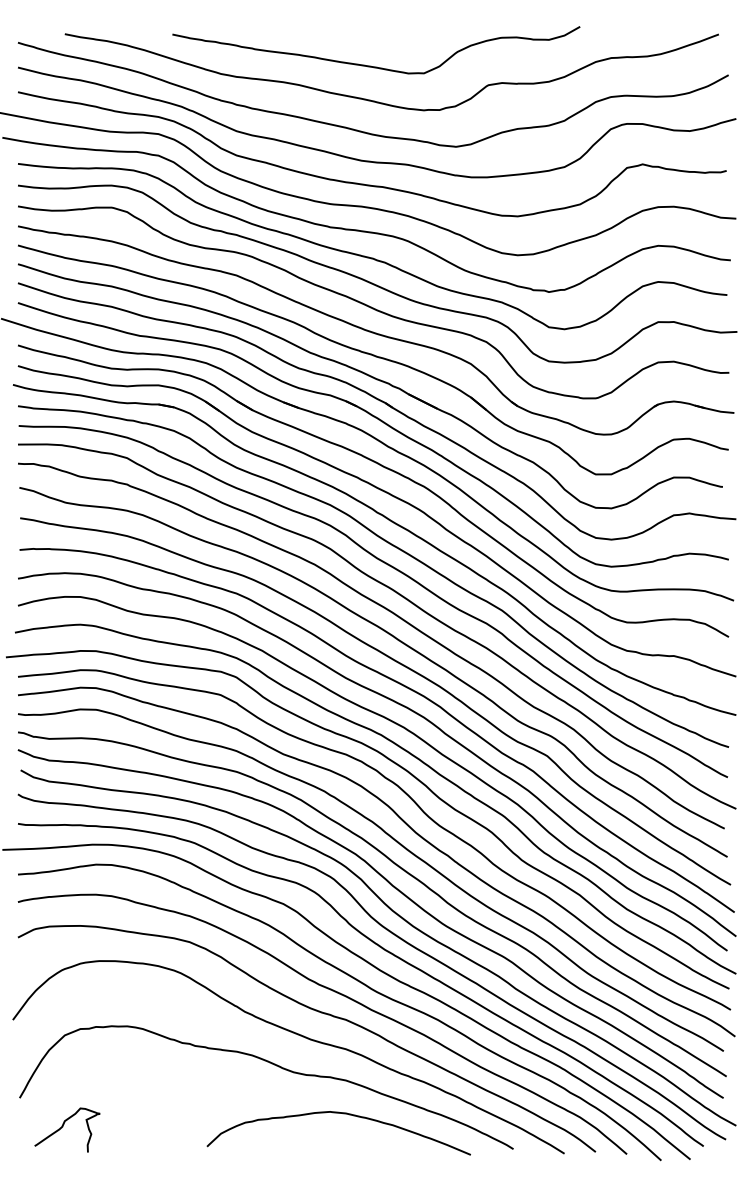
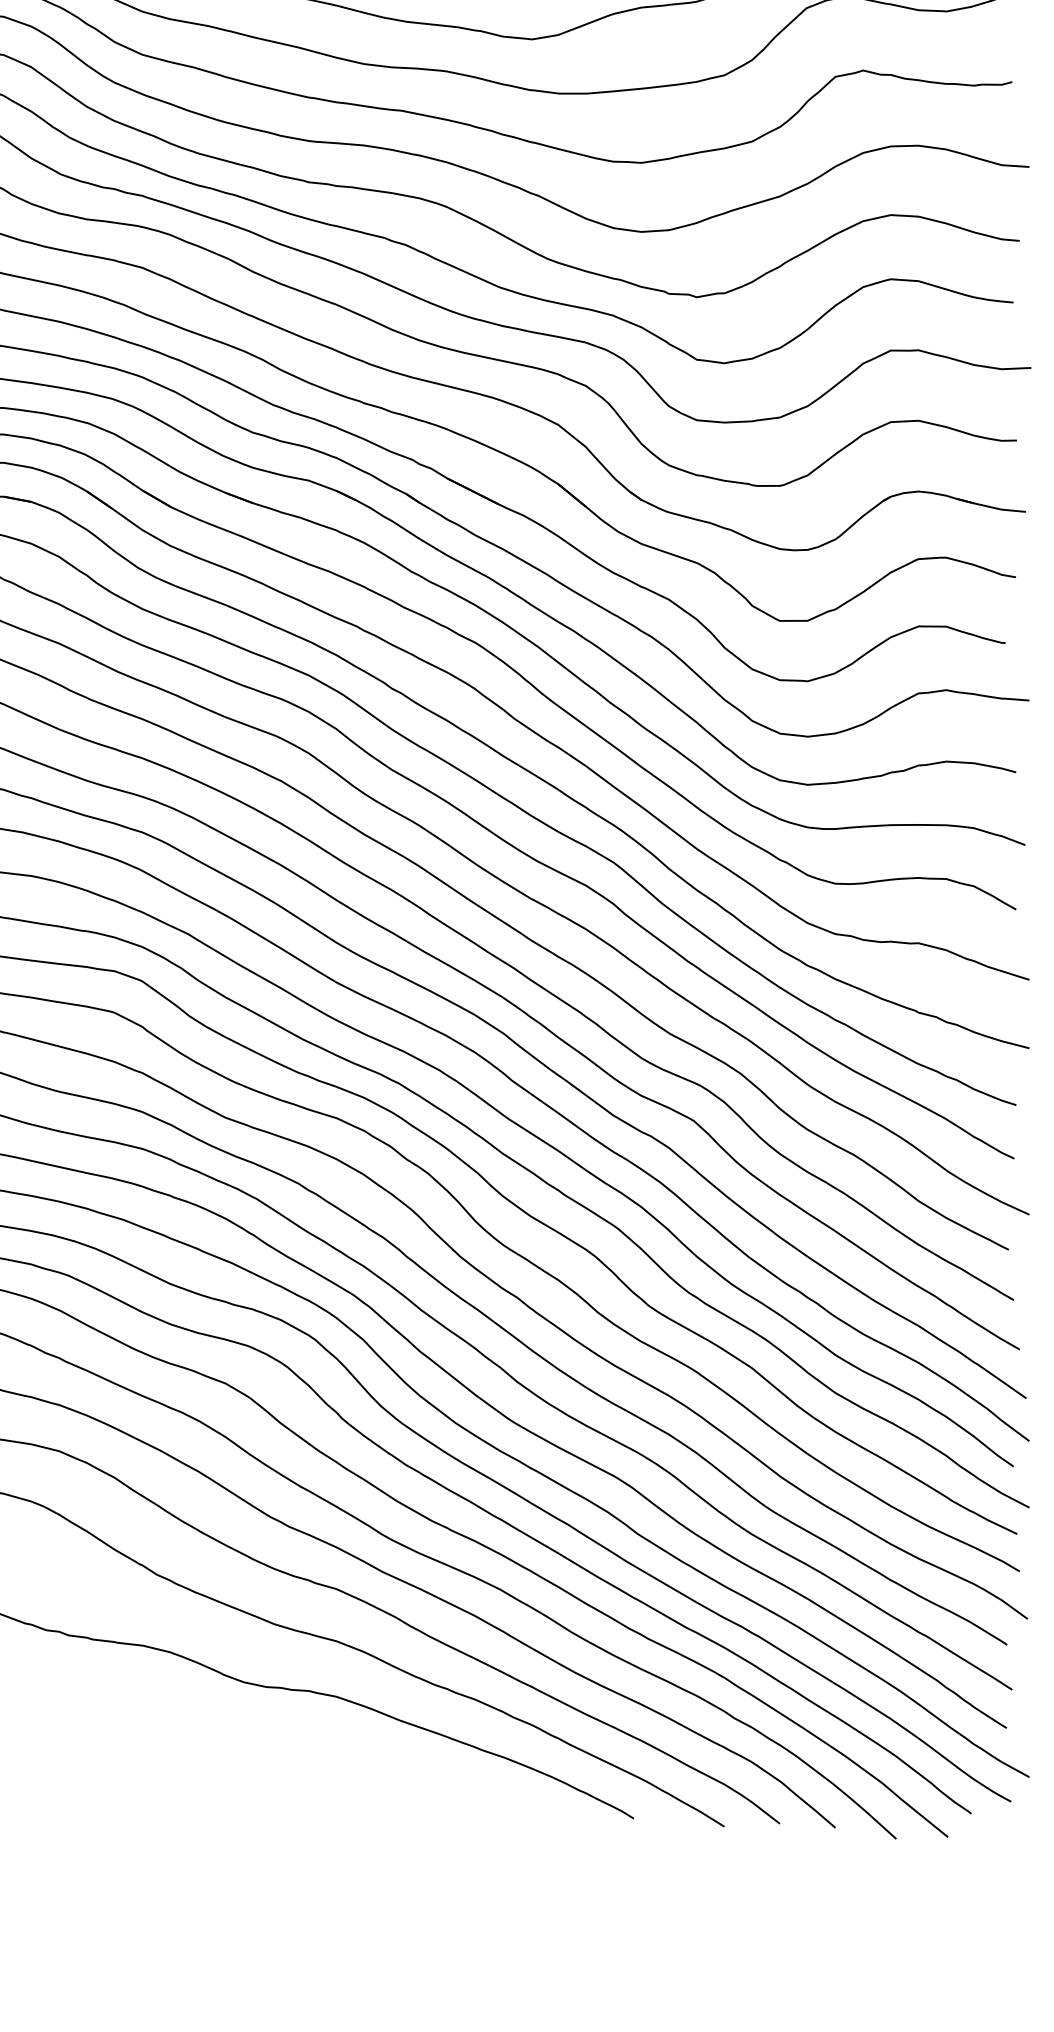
curve: (343, 1114) -> (332, 1757), removed

